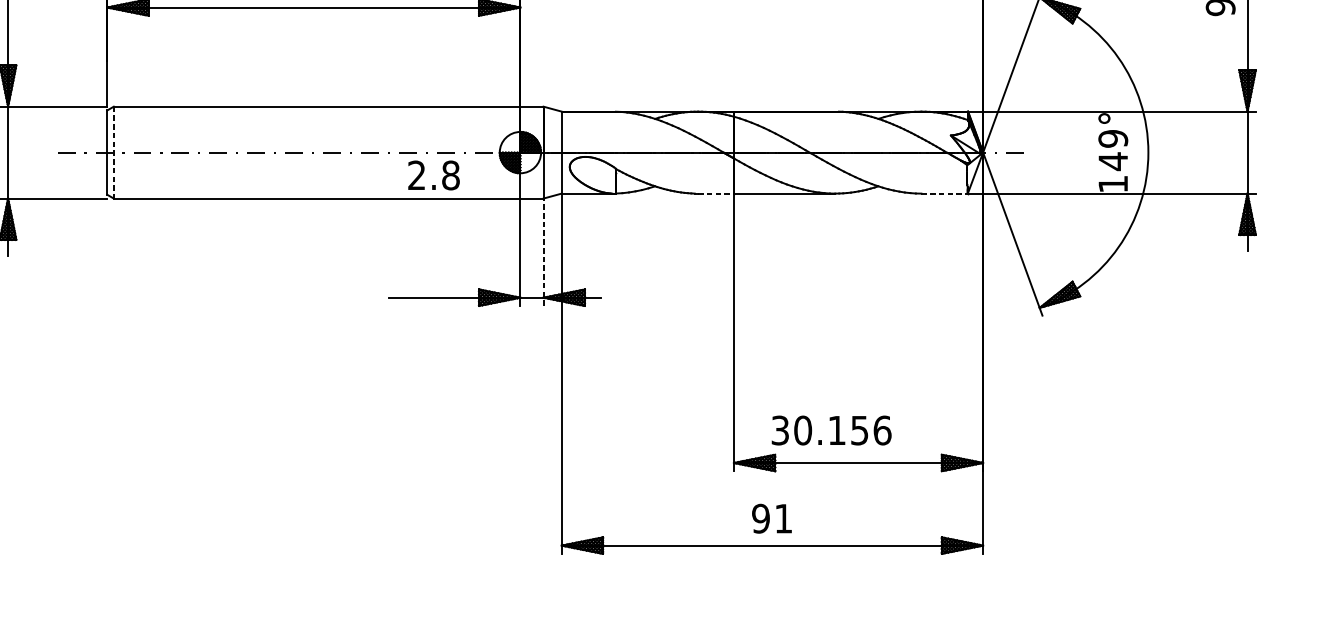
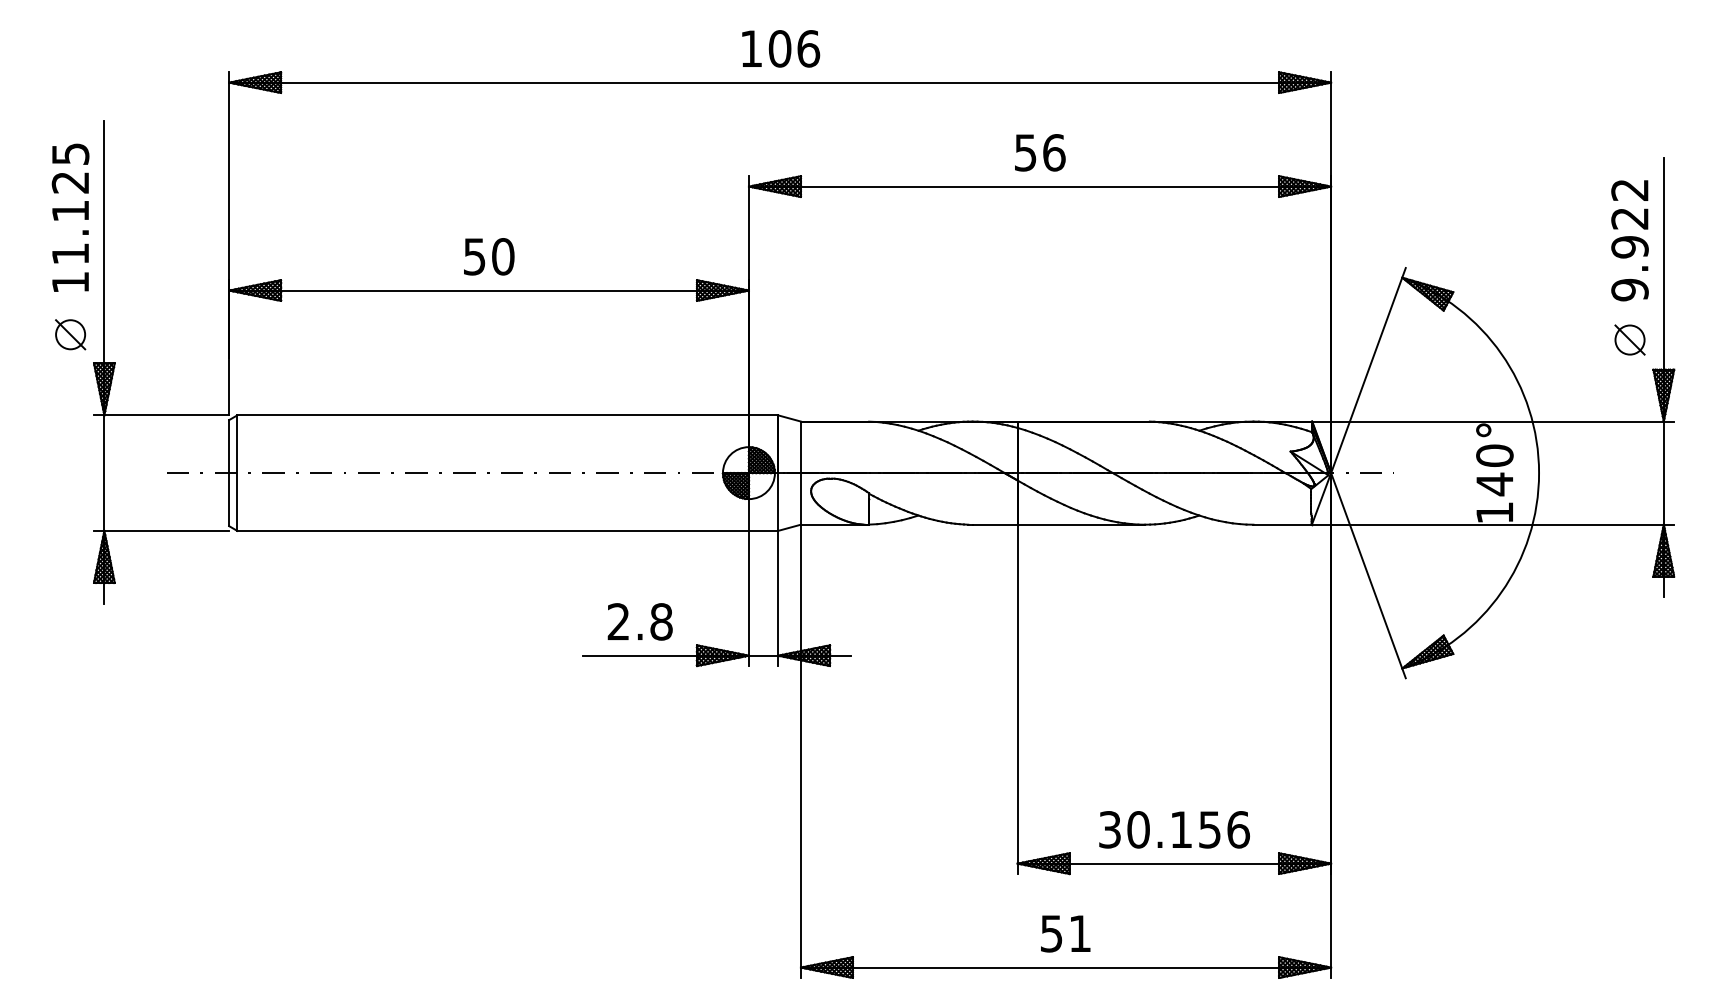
part: (1220, 46) -> (1629, 339), added
text: (1112, 138) -> (1494, 455), 149° -> 140°
line: (113, 152) -> (237, 473), dashed -> solid
text: (433, 175) -> (639, 621), moved
line: (716, 193) -> (995, 524), dashed -> solid
line: (945, 193) -> (1283, 524), dashed -> solid
line: (543, 252) -> (778, 598), dashed -> solid
text: (831, 430) -> (1174, 829), moved
text: (760, 518) -> (1051, 933), 91 -> 51

